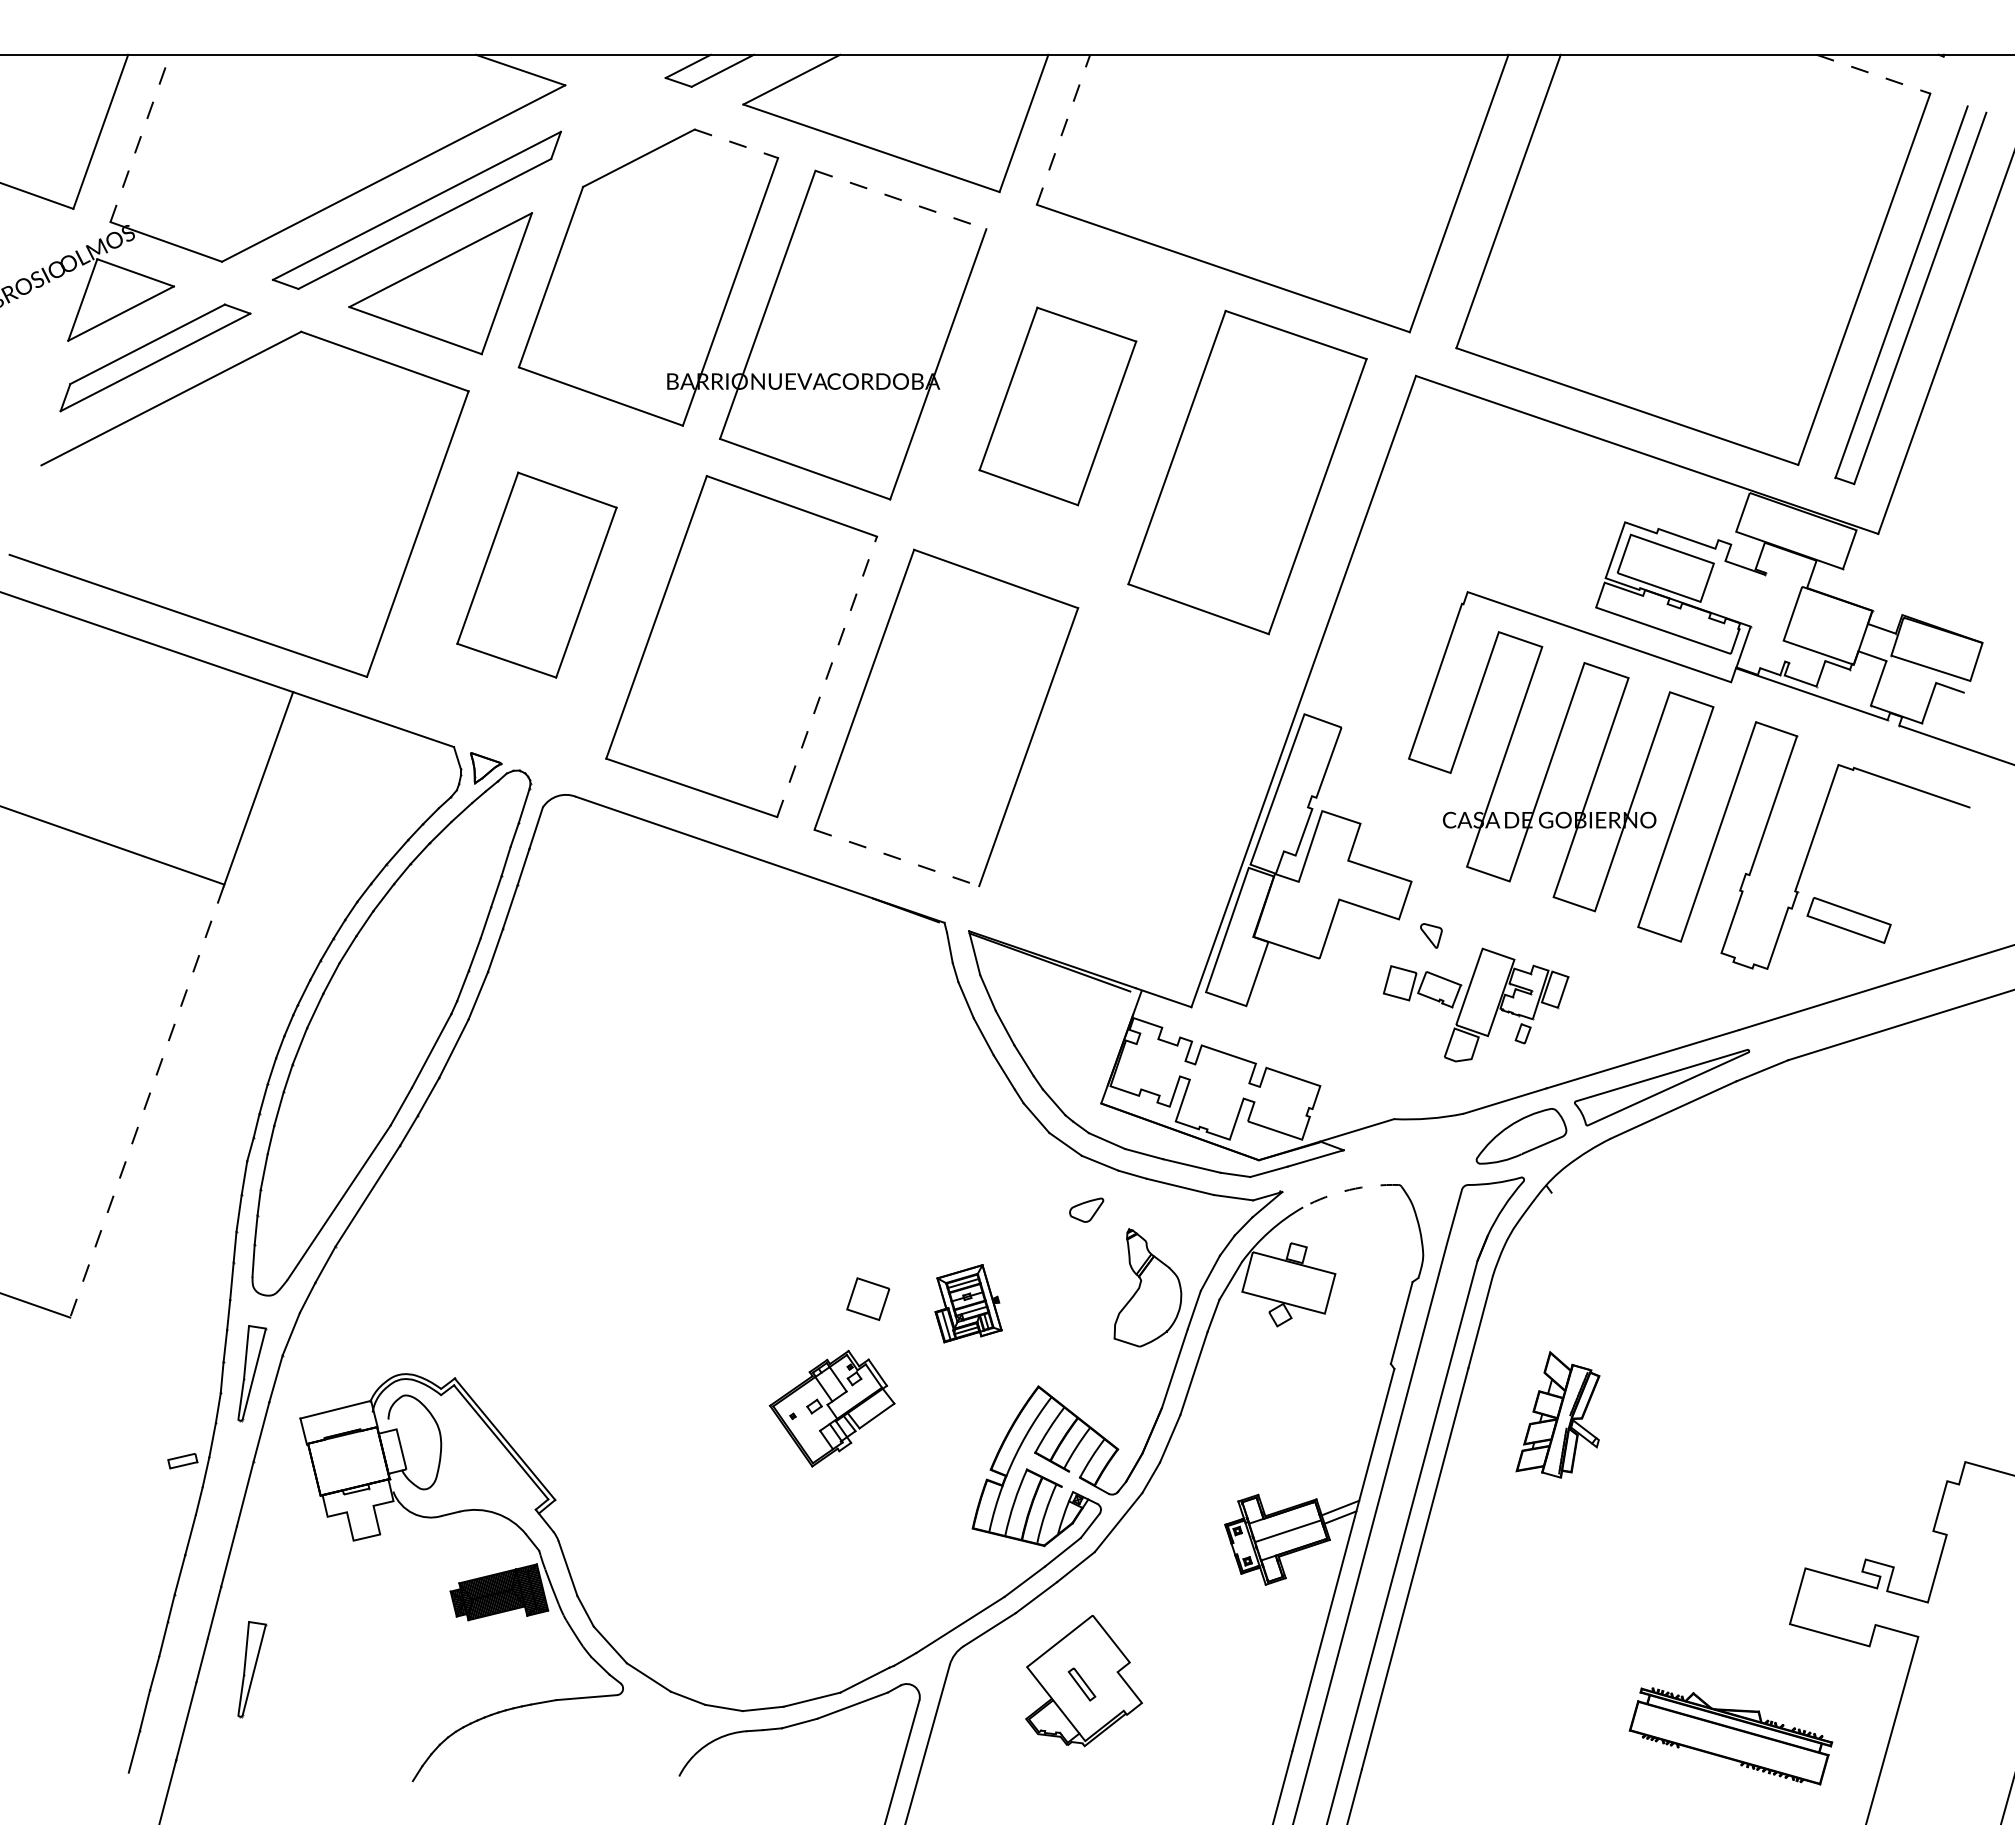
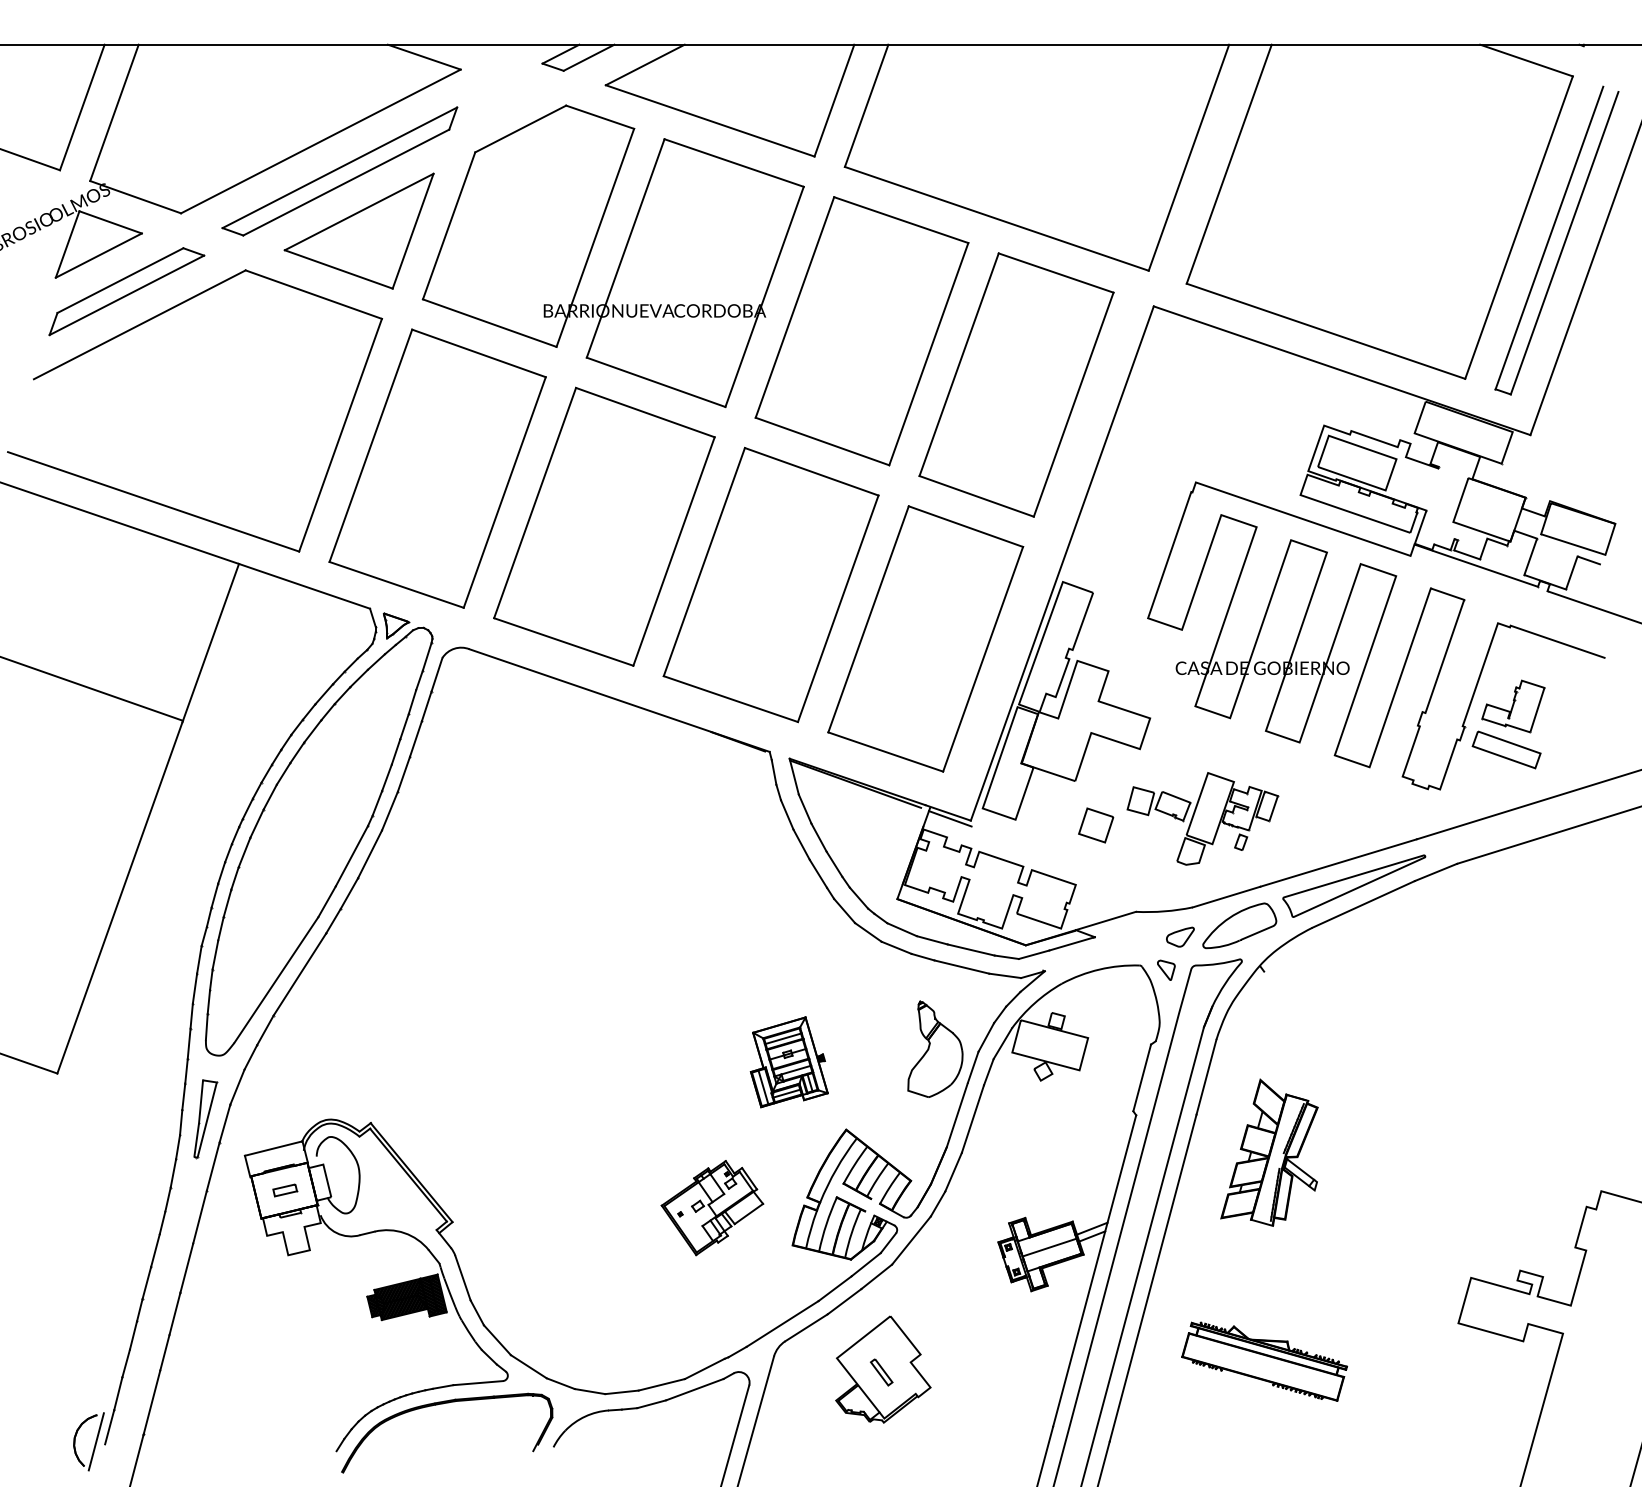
line: (1874, 74) -> (1527, 60), dashed -> solid
line: (1063, 129) -> (866, 105), dashed -> solid
line: (140, 138) -> (114, 112), dashed -> solid
line: (736, 143) -> (600, 116), dashed -> solid
line: (901, 200) -> (734, 163), dashed -> solid
part: (1057, 406) -> (861, 331), size x1.67
part: (536, 574) -> (437, 468), size x1.67
line: (827, 676) -> (674, 551), dashed -> solid
part: (1135, 784) -> (925, 639), added
line: (897, 858) -> (731, 699), dashed -> solid
part: (1857, 867) -> (1513, 706), added
part: (1431, 935) -> (1166, 969), moved
line: (1166, 1004) -> (950, 818), added
line: (147, 1102) -> (120, 898), dashed -> solid
arc: (1349, 1189) -> (1099, 969), dashed -> solid
part: (1086, 1209) -> (1180, 936), moved
part: (868, 1298) -> (1096, 824), moved
part: (968, 1303) -> (789, 1062), size x1.43
part: (832, 1408) -> (712, 1207), moved
part: (1557, 1414) -> (1269, 1152), size x1.43
part: (182, 1461) -> (284, 1190), moved
part: (252, 1669) -> (205, 1360), removed
part: (544, 1723) -> (443, 1404), added
part: (1730, 1736) -> (1264, 1361), moved
part: (116, 1770) -> (95, 1442), added

